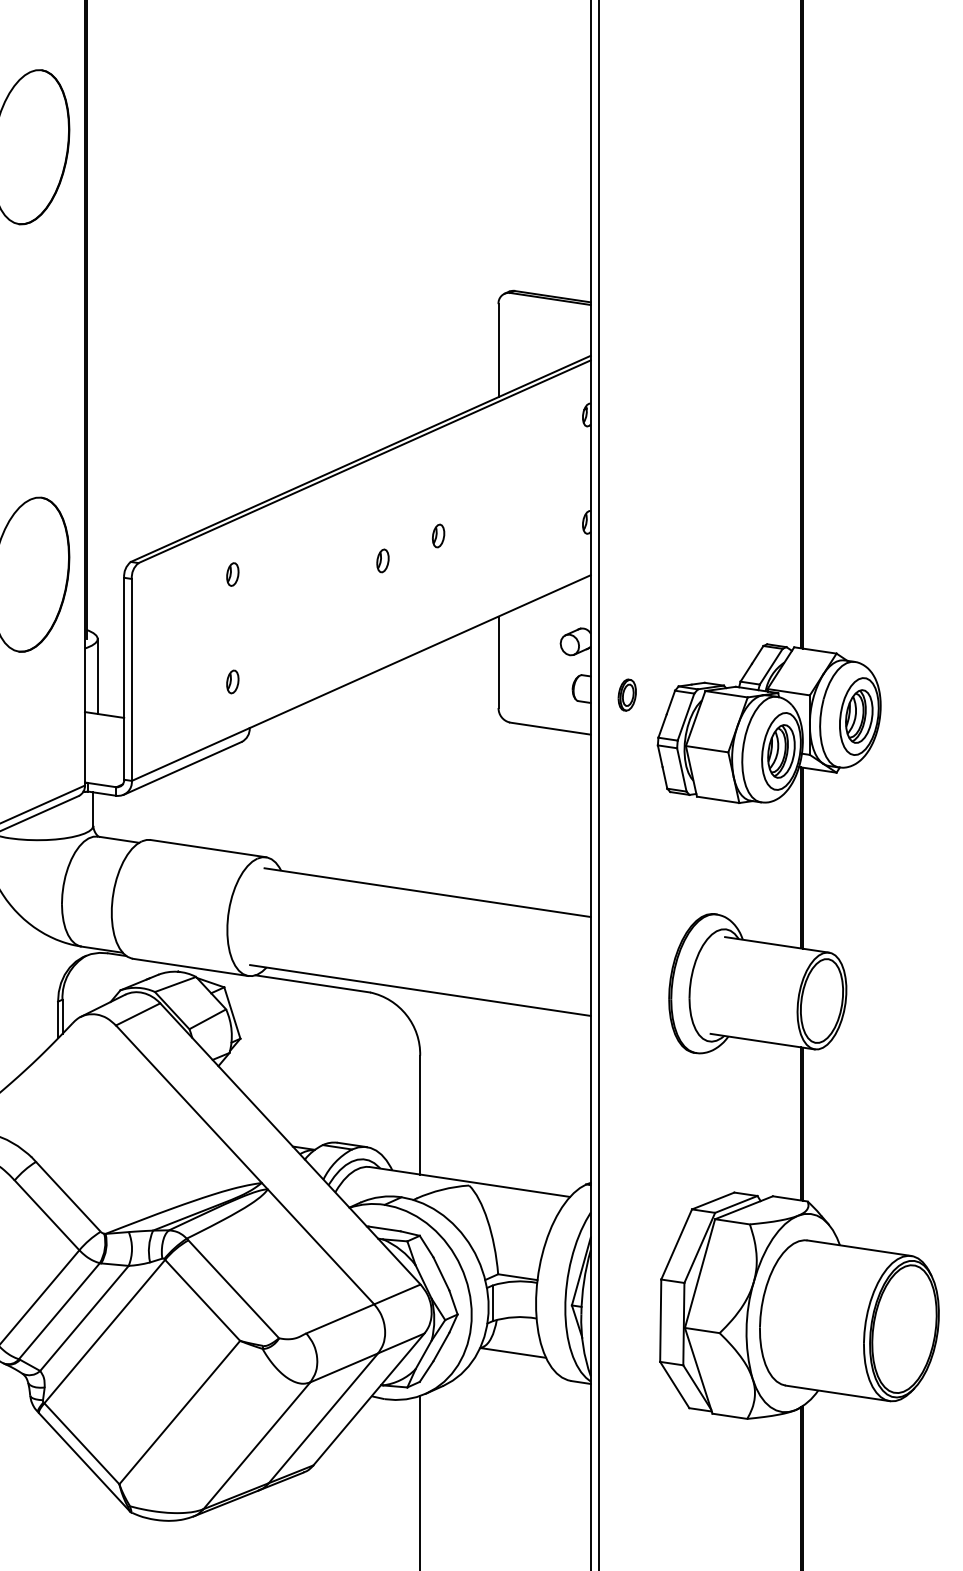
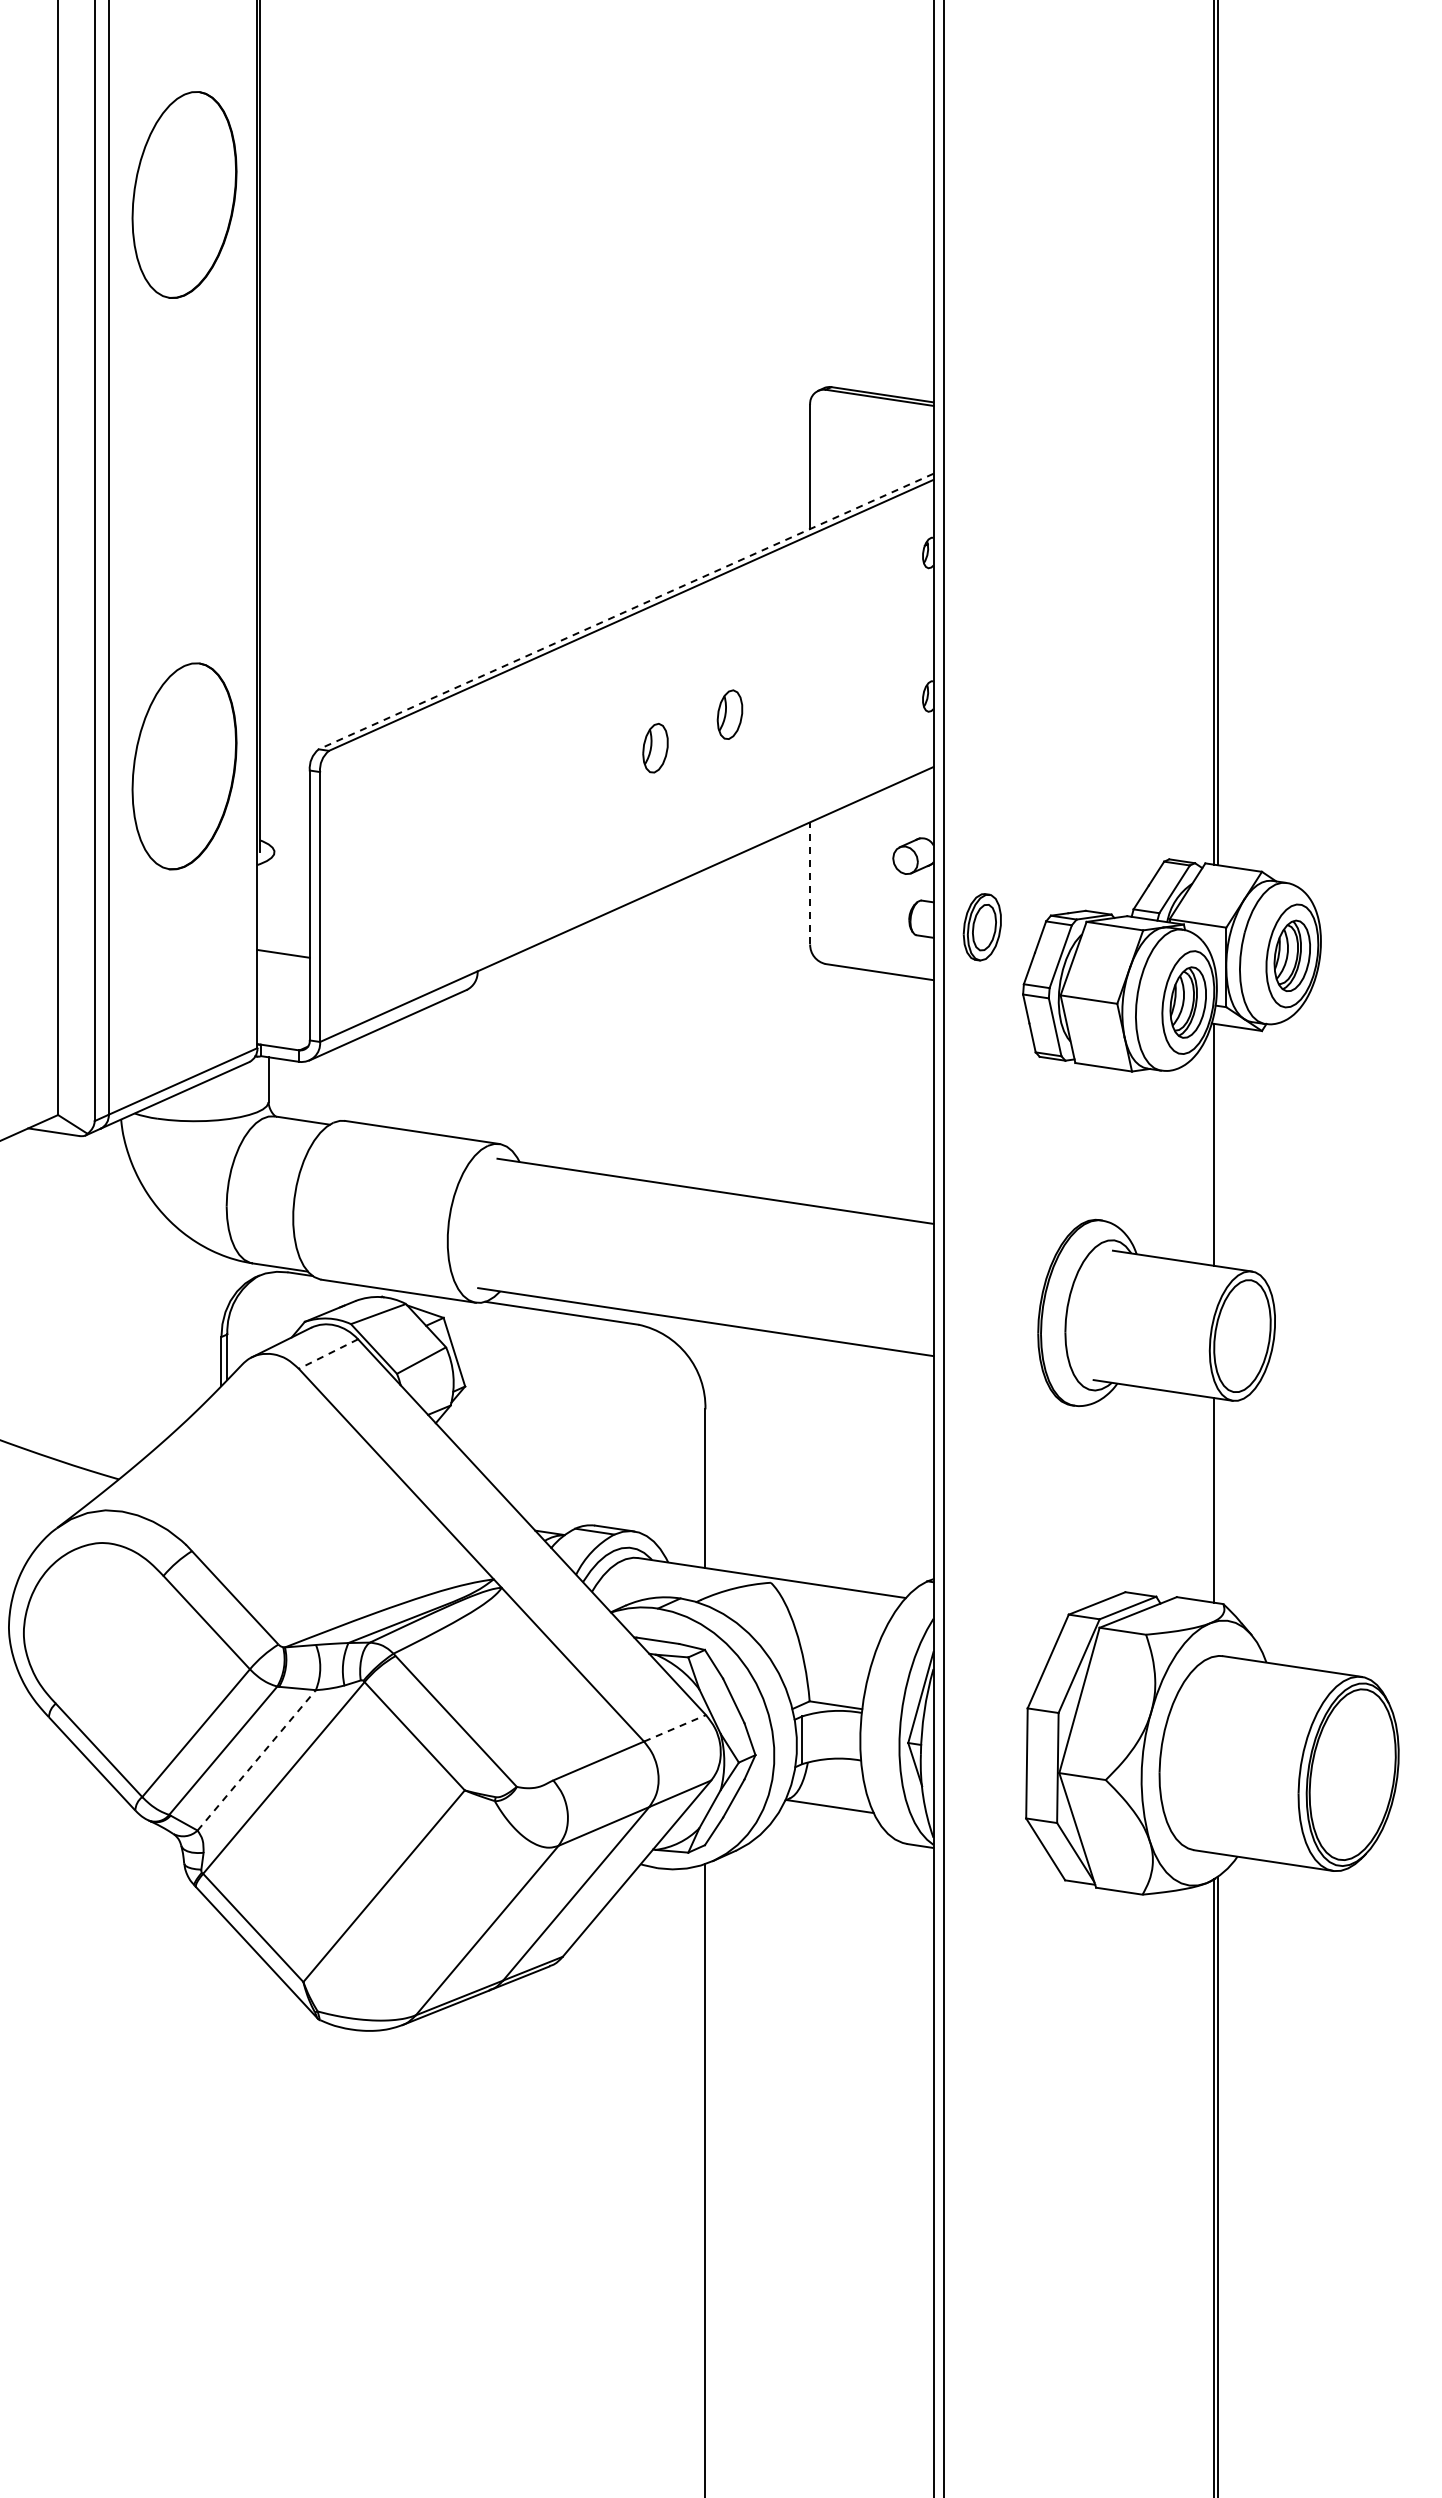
line: (361, 458) -> (626, 611), solid -> dashed
part: (438, 535) -> (729, 714), size x1.6
part: (382, 560) -> (655, 747), size x1.6
part: (232, 574) -> (454, 766), removed
line: (498, 661) -> (810, 882), solid -> dashed
line: (97, 676) -> (274, 902), removed
part: (232, 681) -> (454, 909), removed
part: (626, 695) -> (981, 927), size x1.6
line: (803, 858) -> (1217, 1145), removed
line: (138, 1014) -> (328, 1354), solid -> dashed
line: (803, 1123) -> (1217, 1500), removed
line: (397, 1293) -> (675, 1727), solid -> dashed
line: (84, 1318) -> (256, 1760), solid -> dashed

